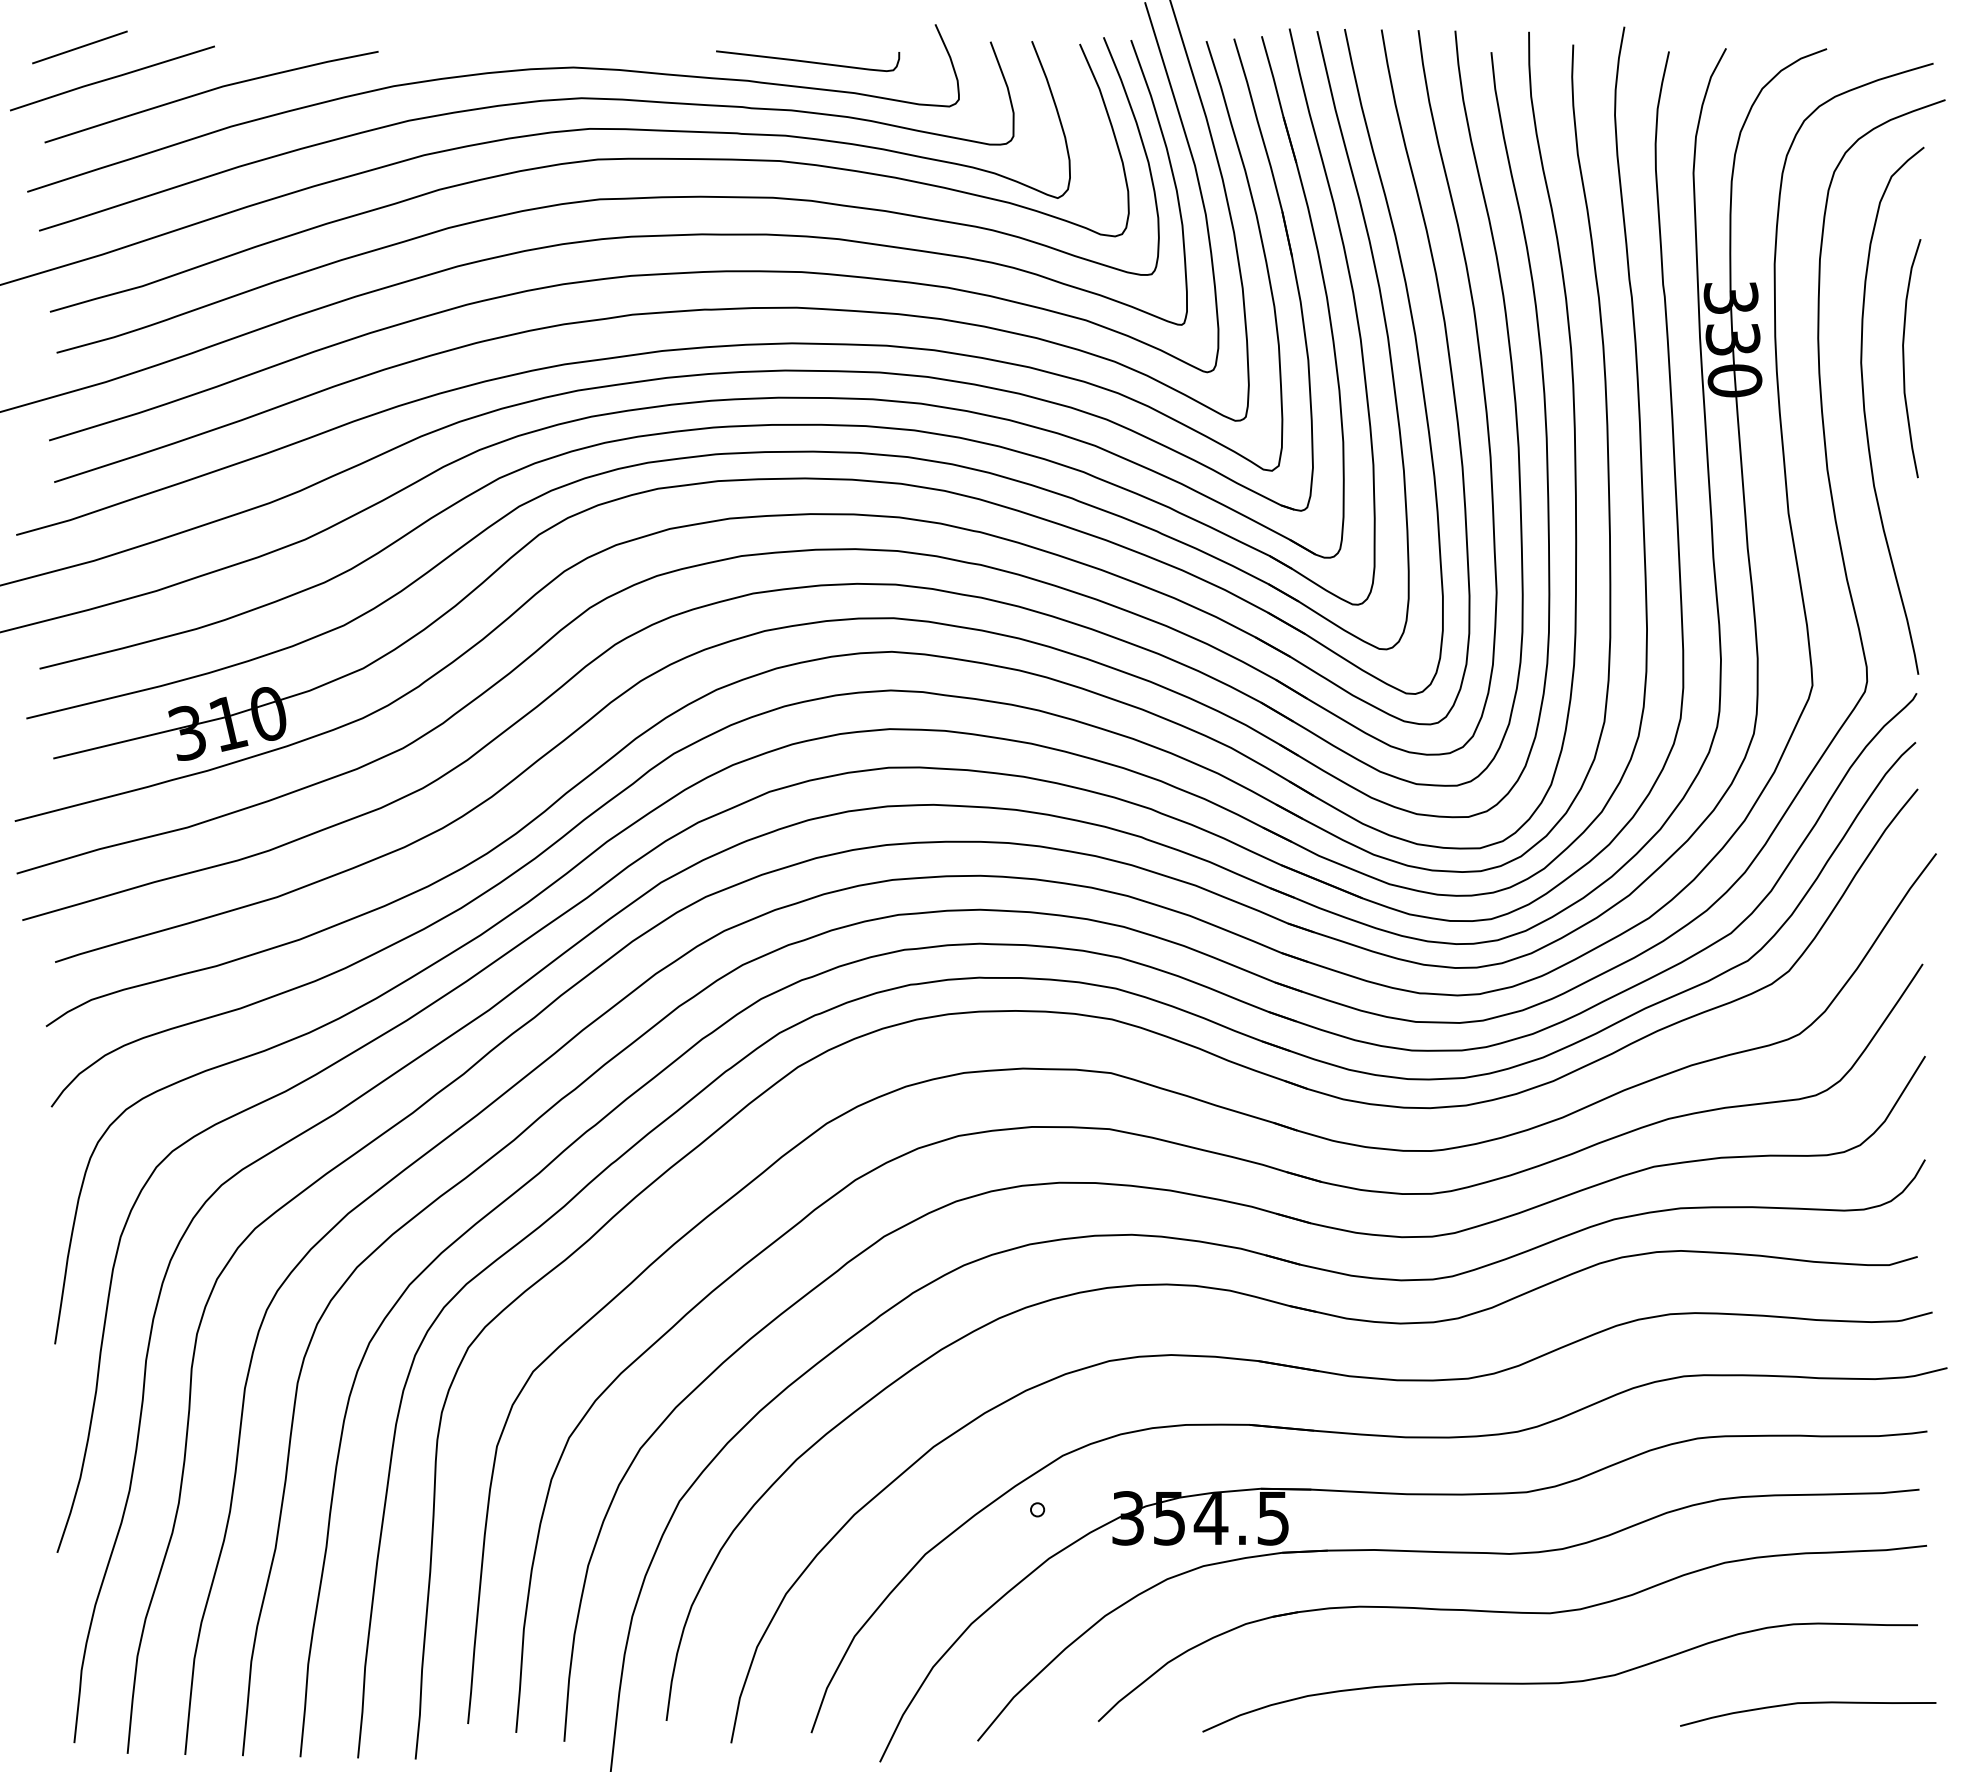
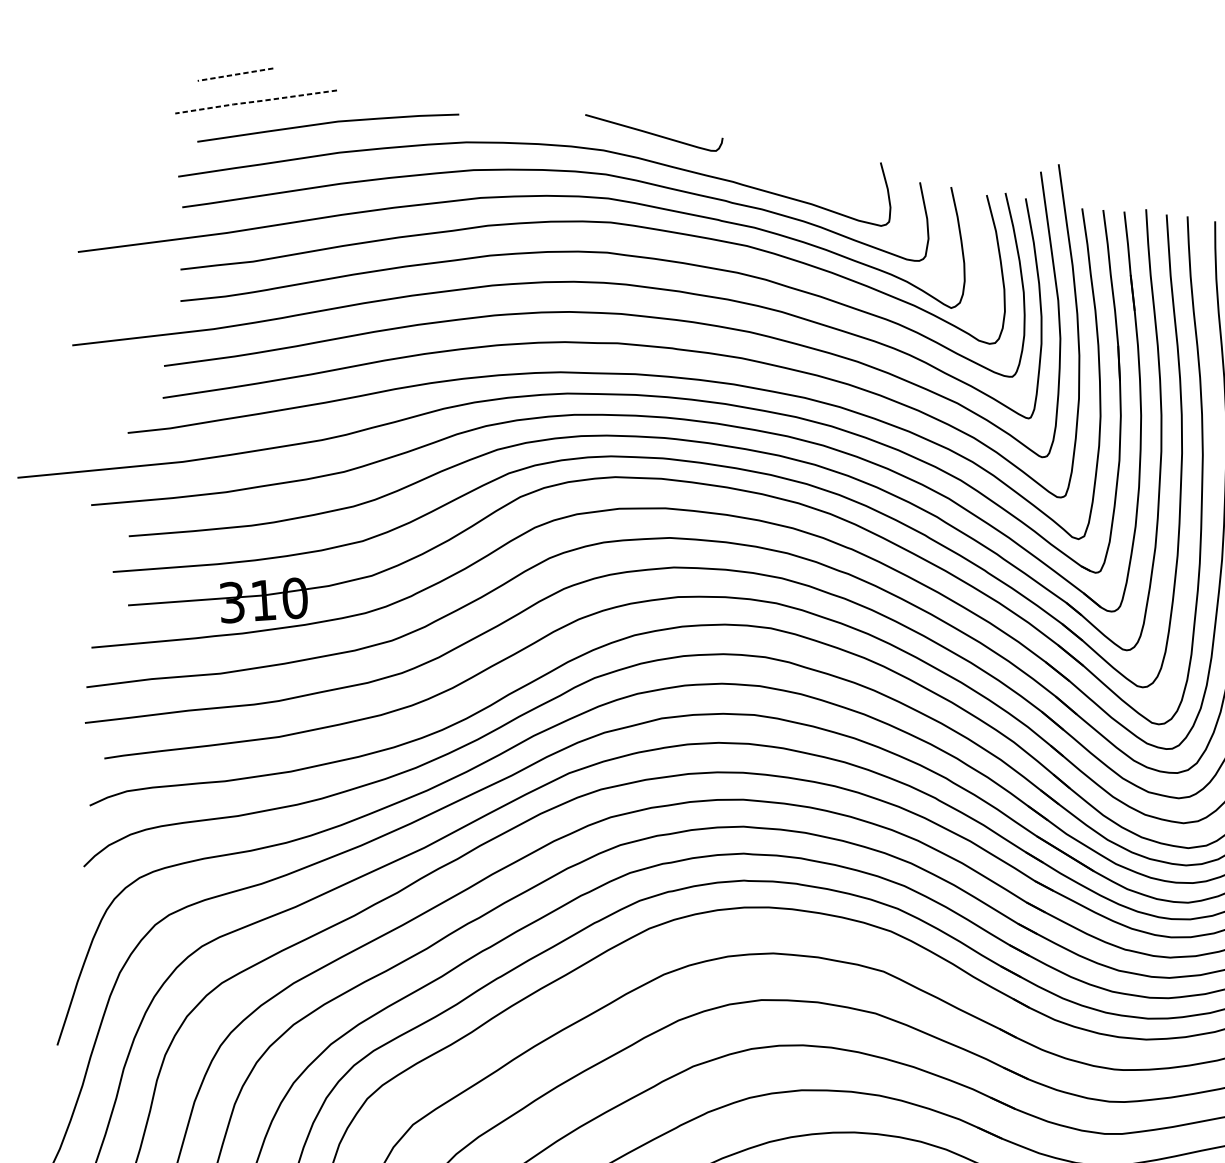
line: (79, 47) -> (235, 74), solid -> dashed
curve: (808, 61) -> (653, 133), moved
line: (111, 78) -> (255, 101), solid -> dashed

